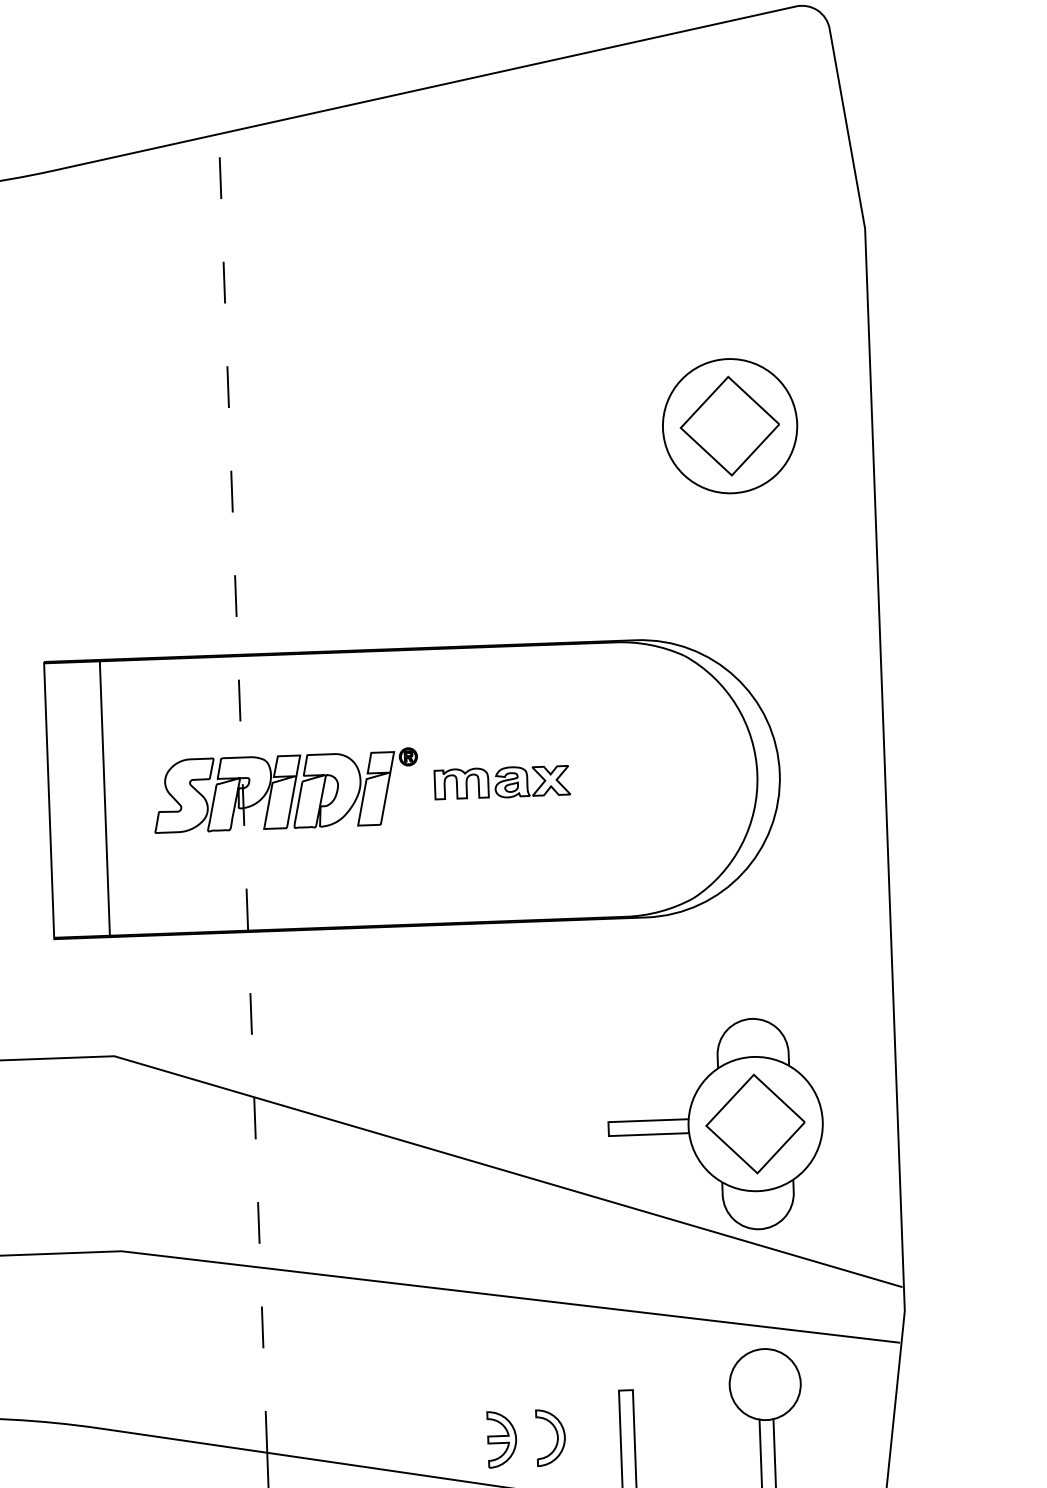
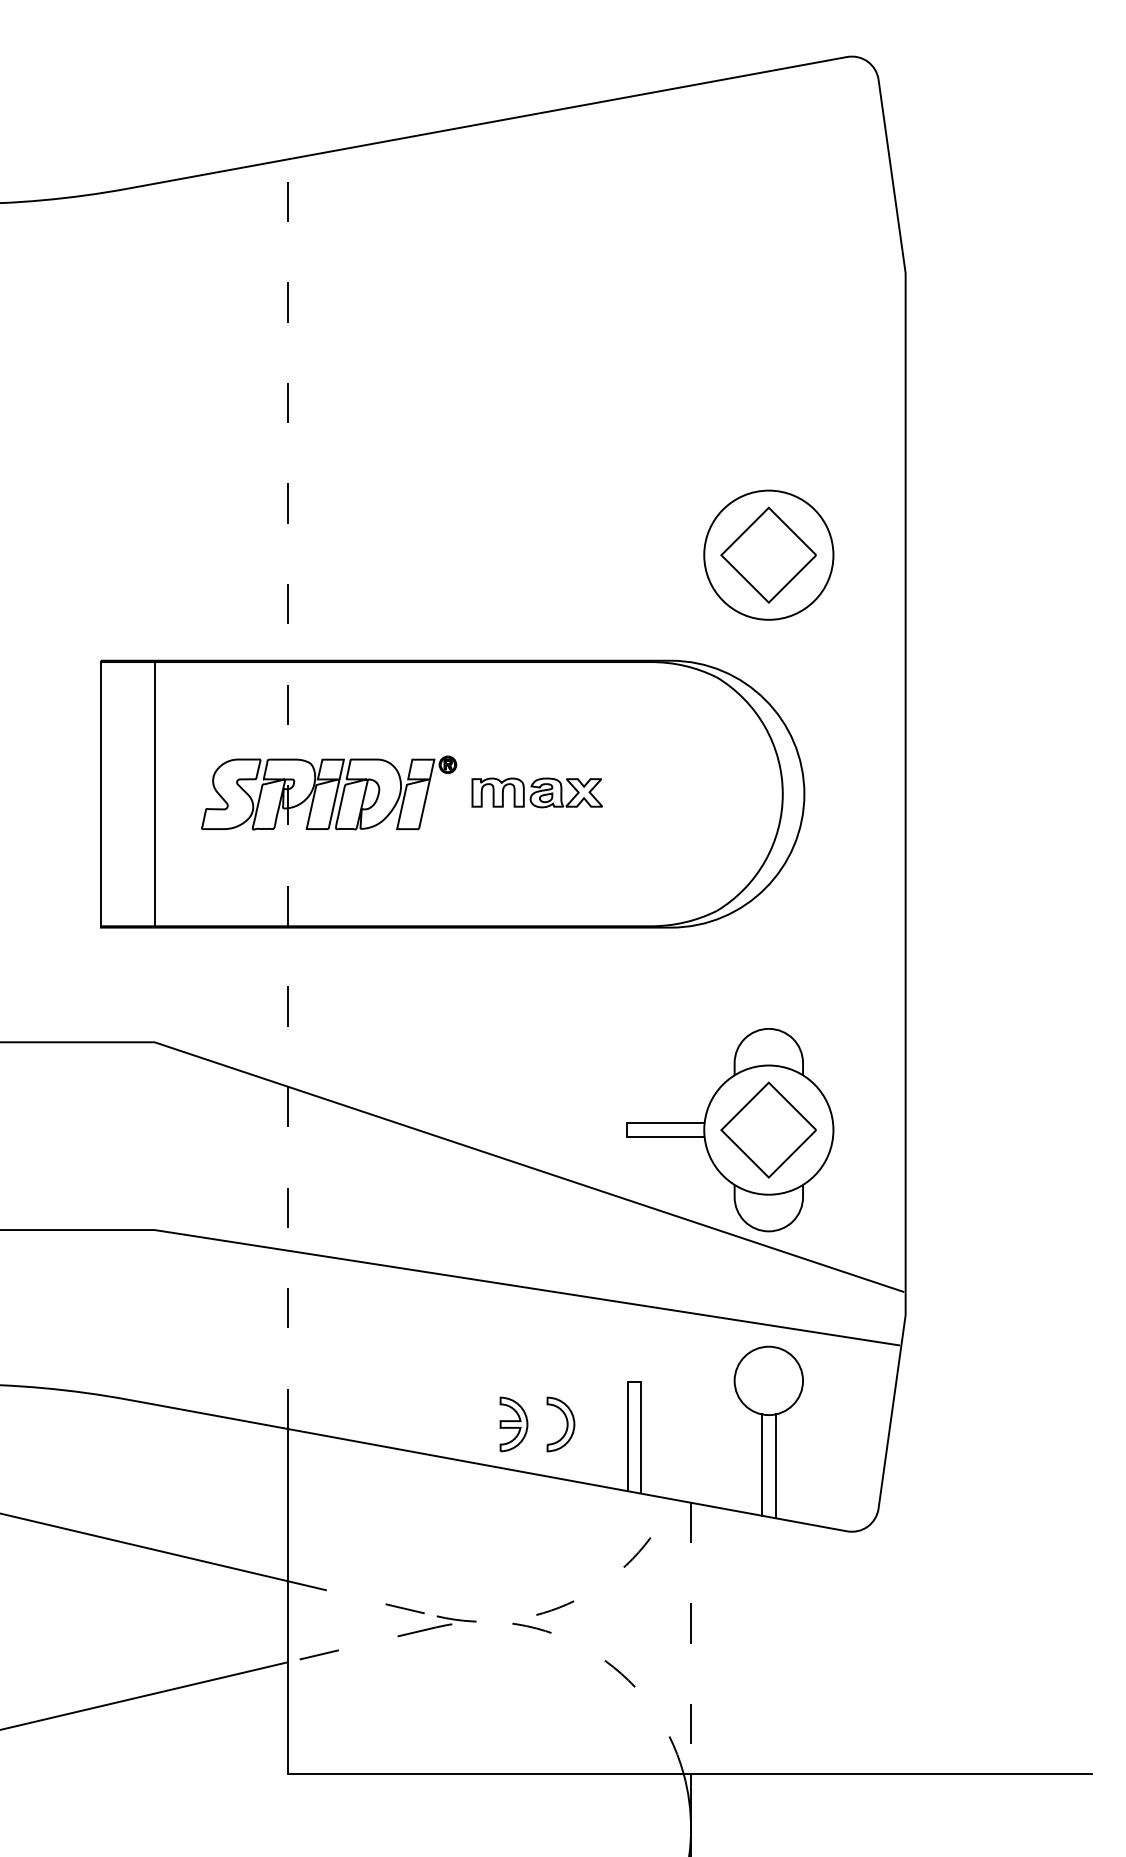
part: (729, 425) -> (768, 554), moved

